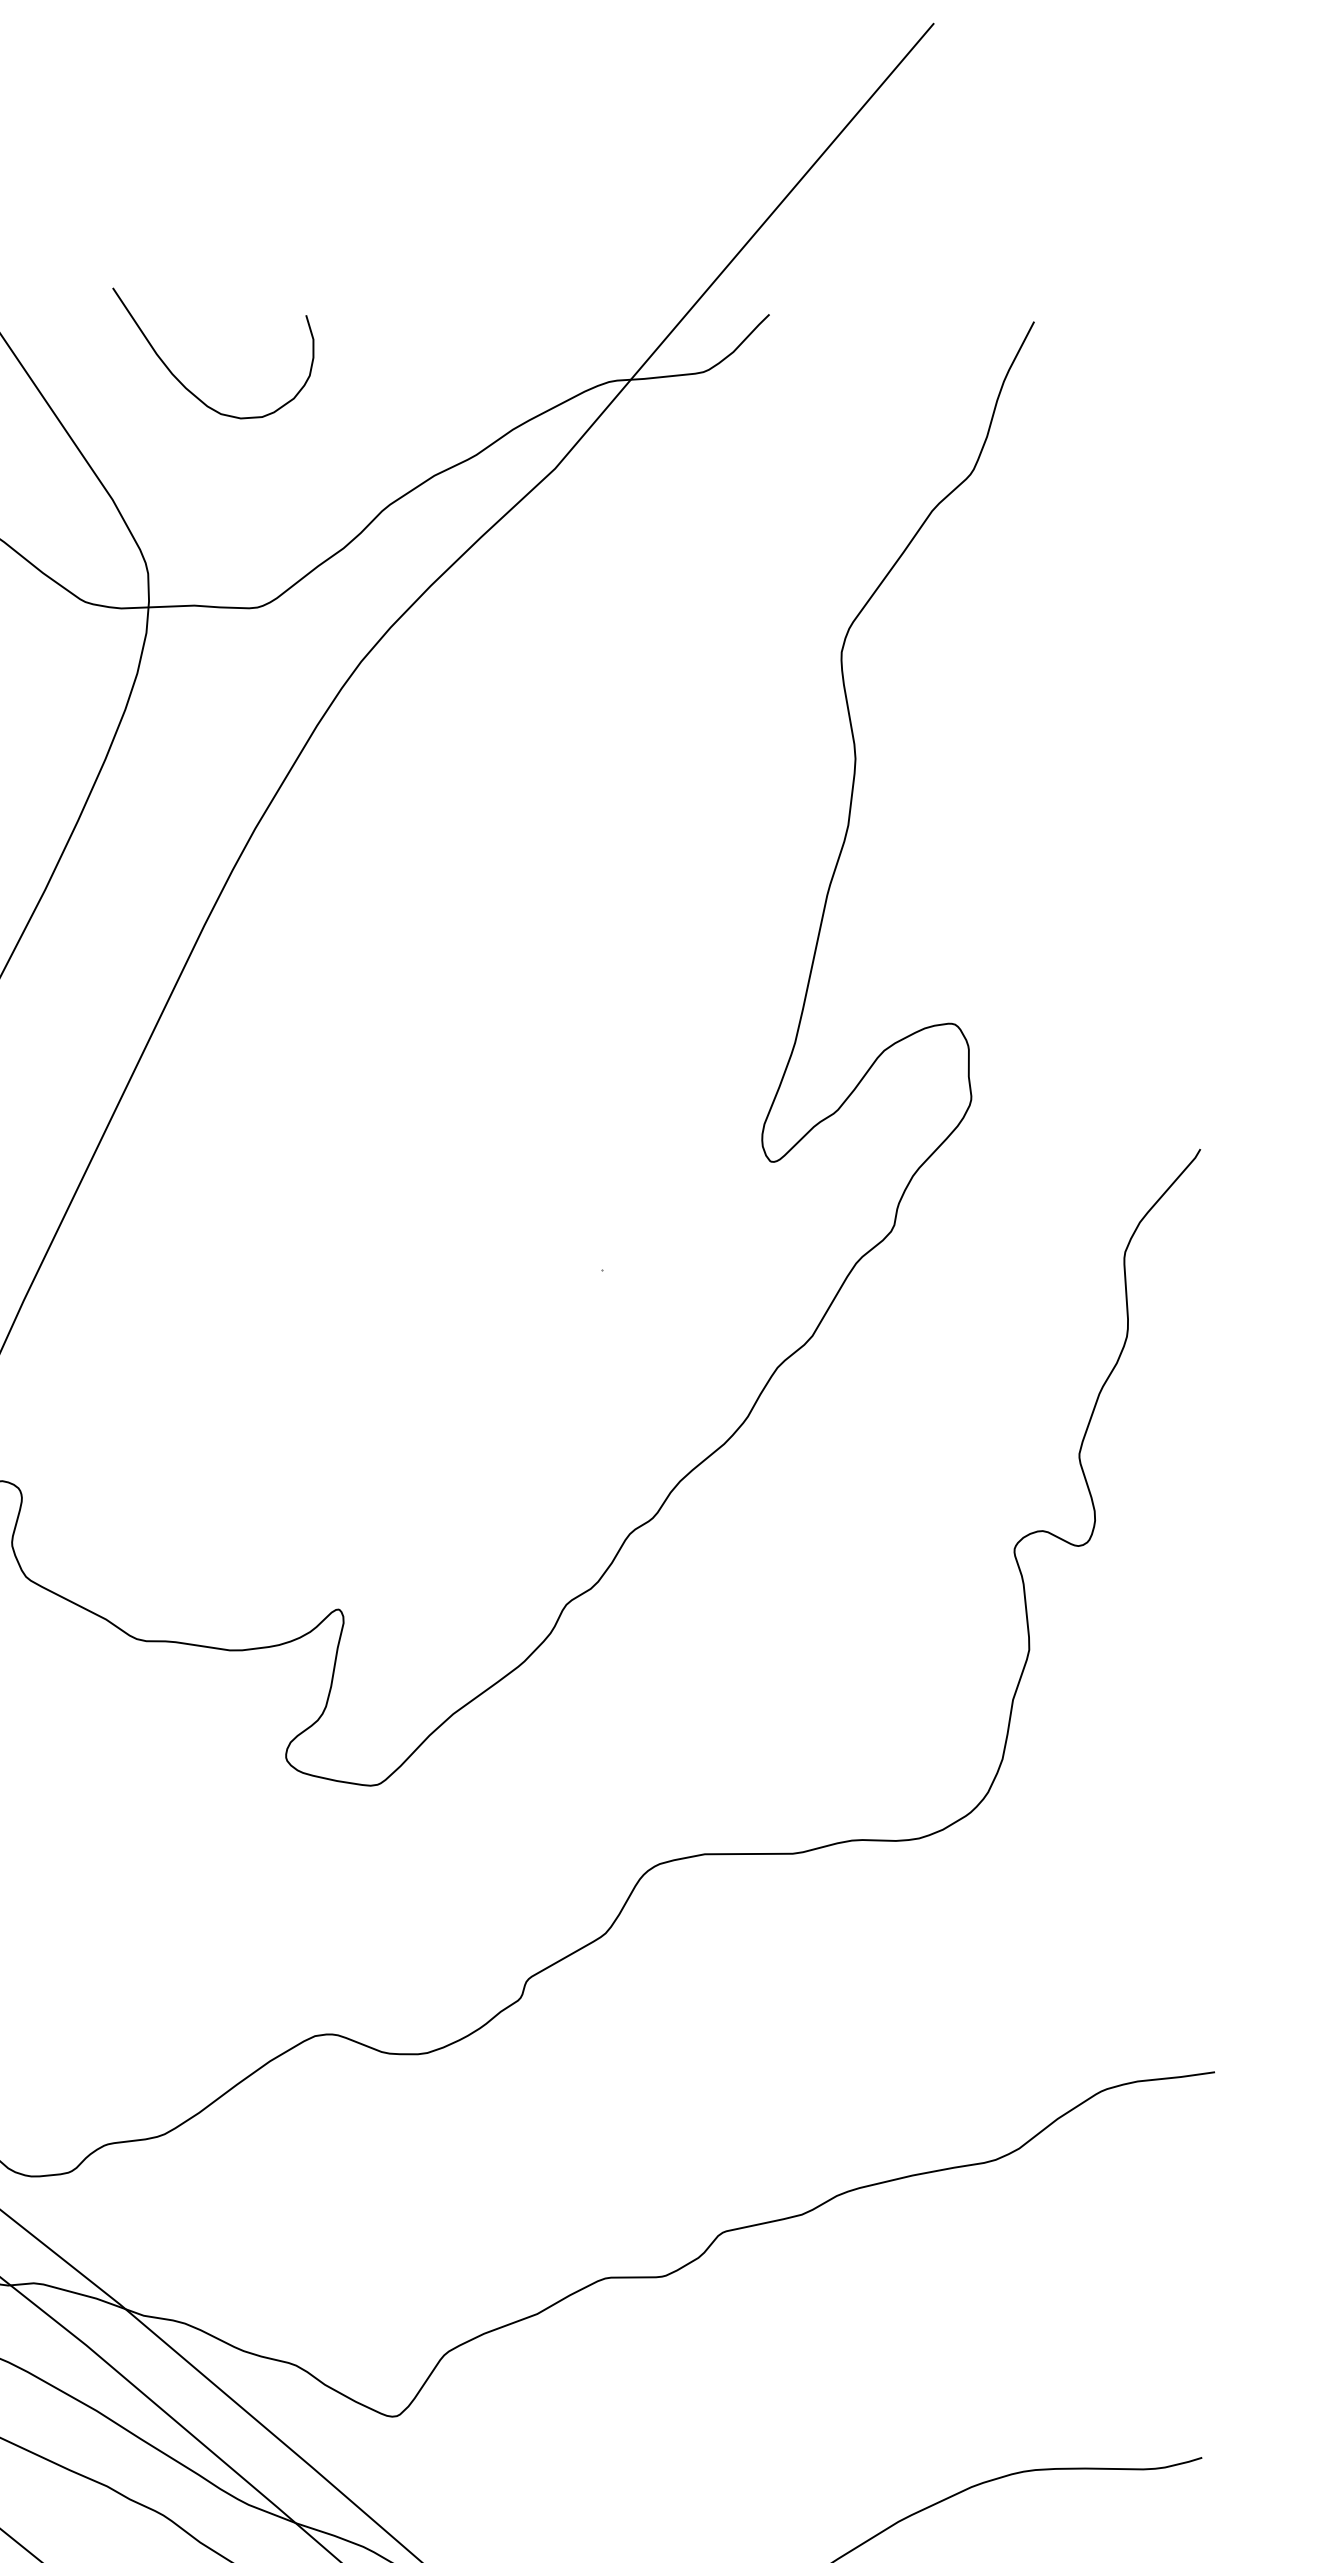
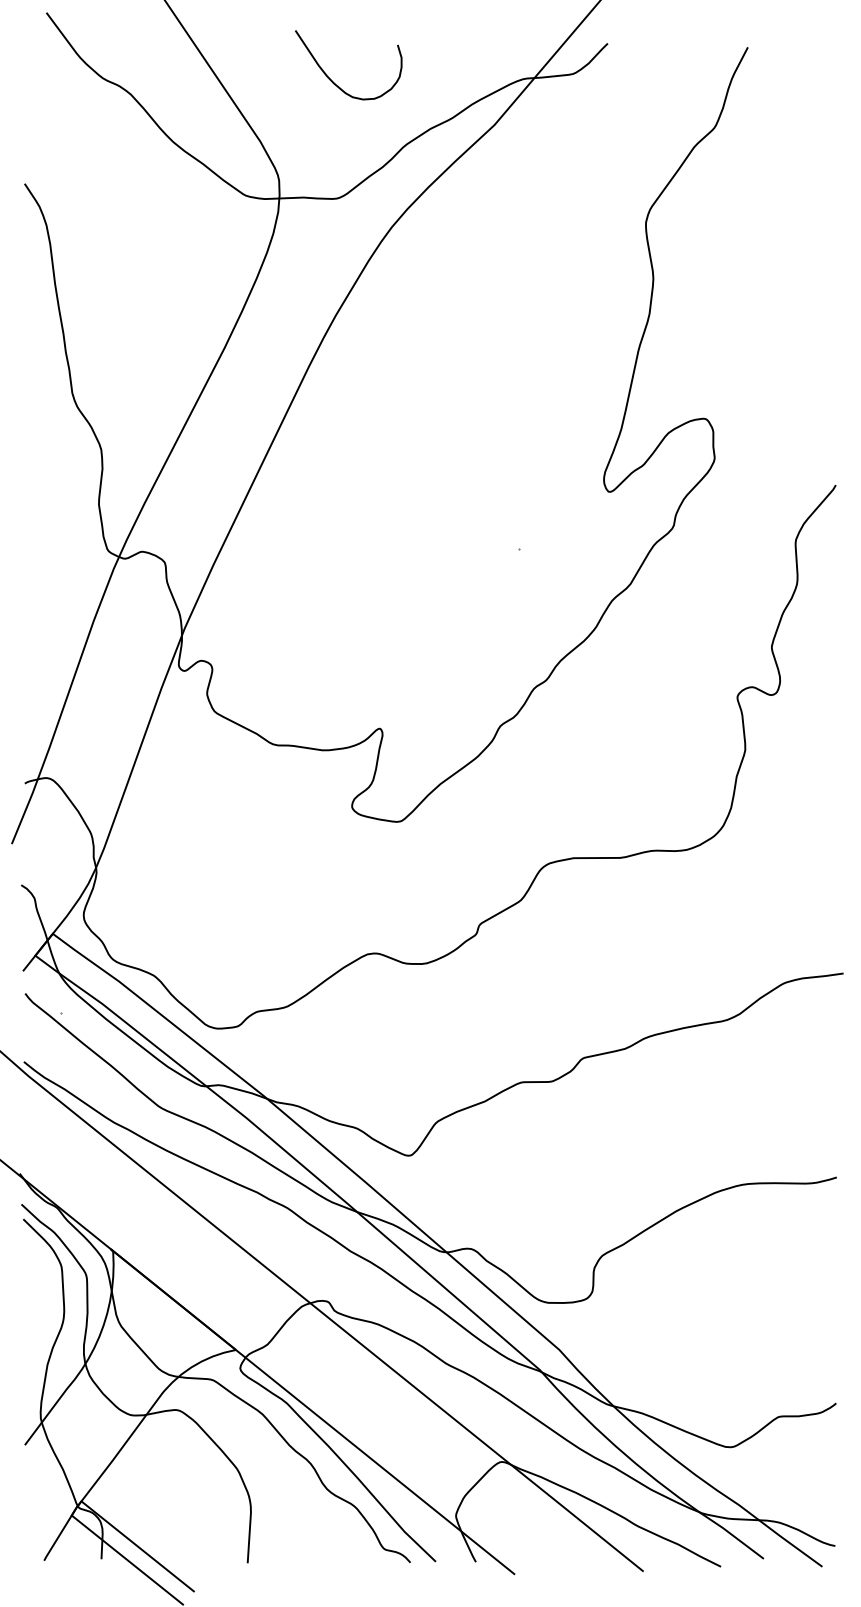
curve: (182, 382) -> (332, 80), moved

